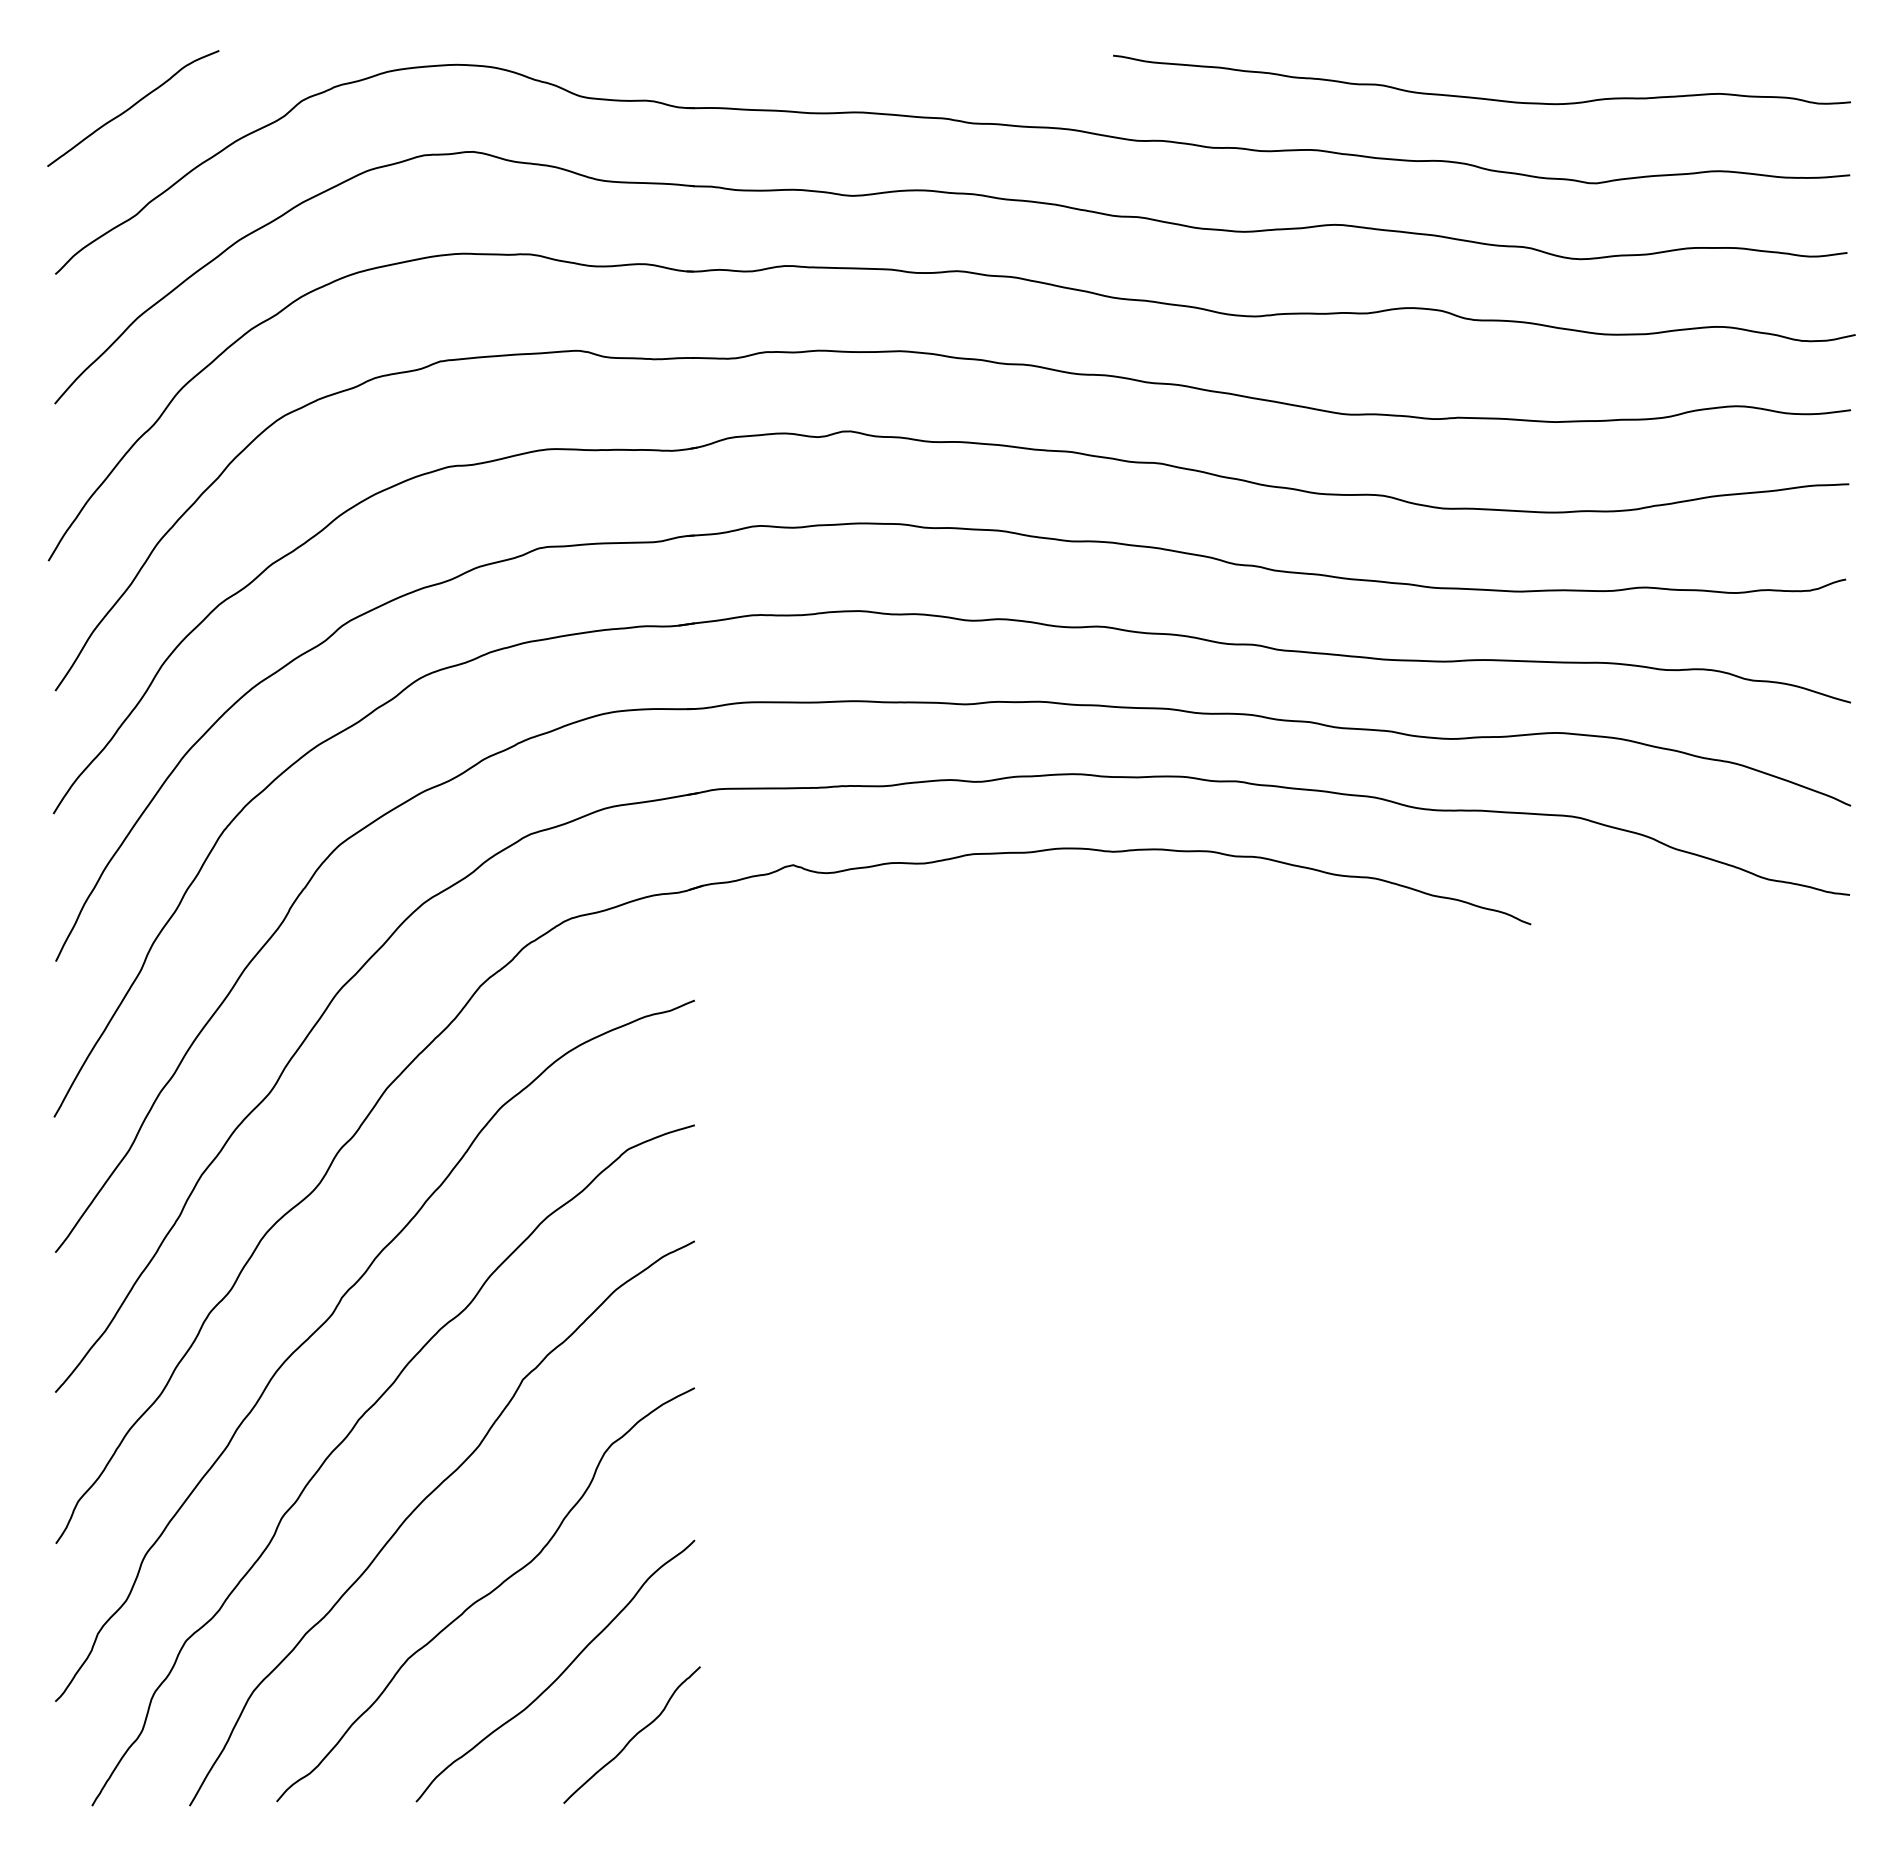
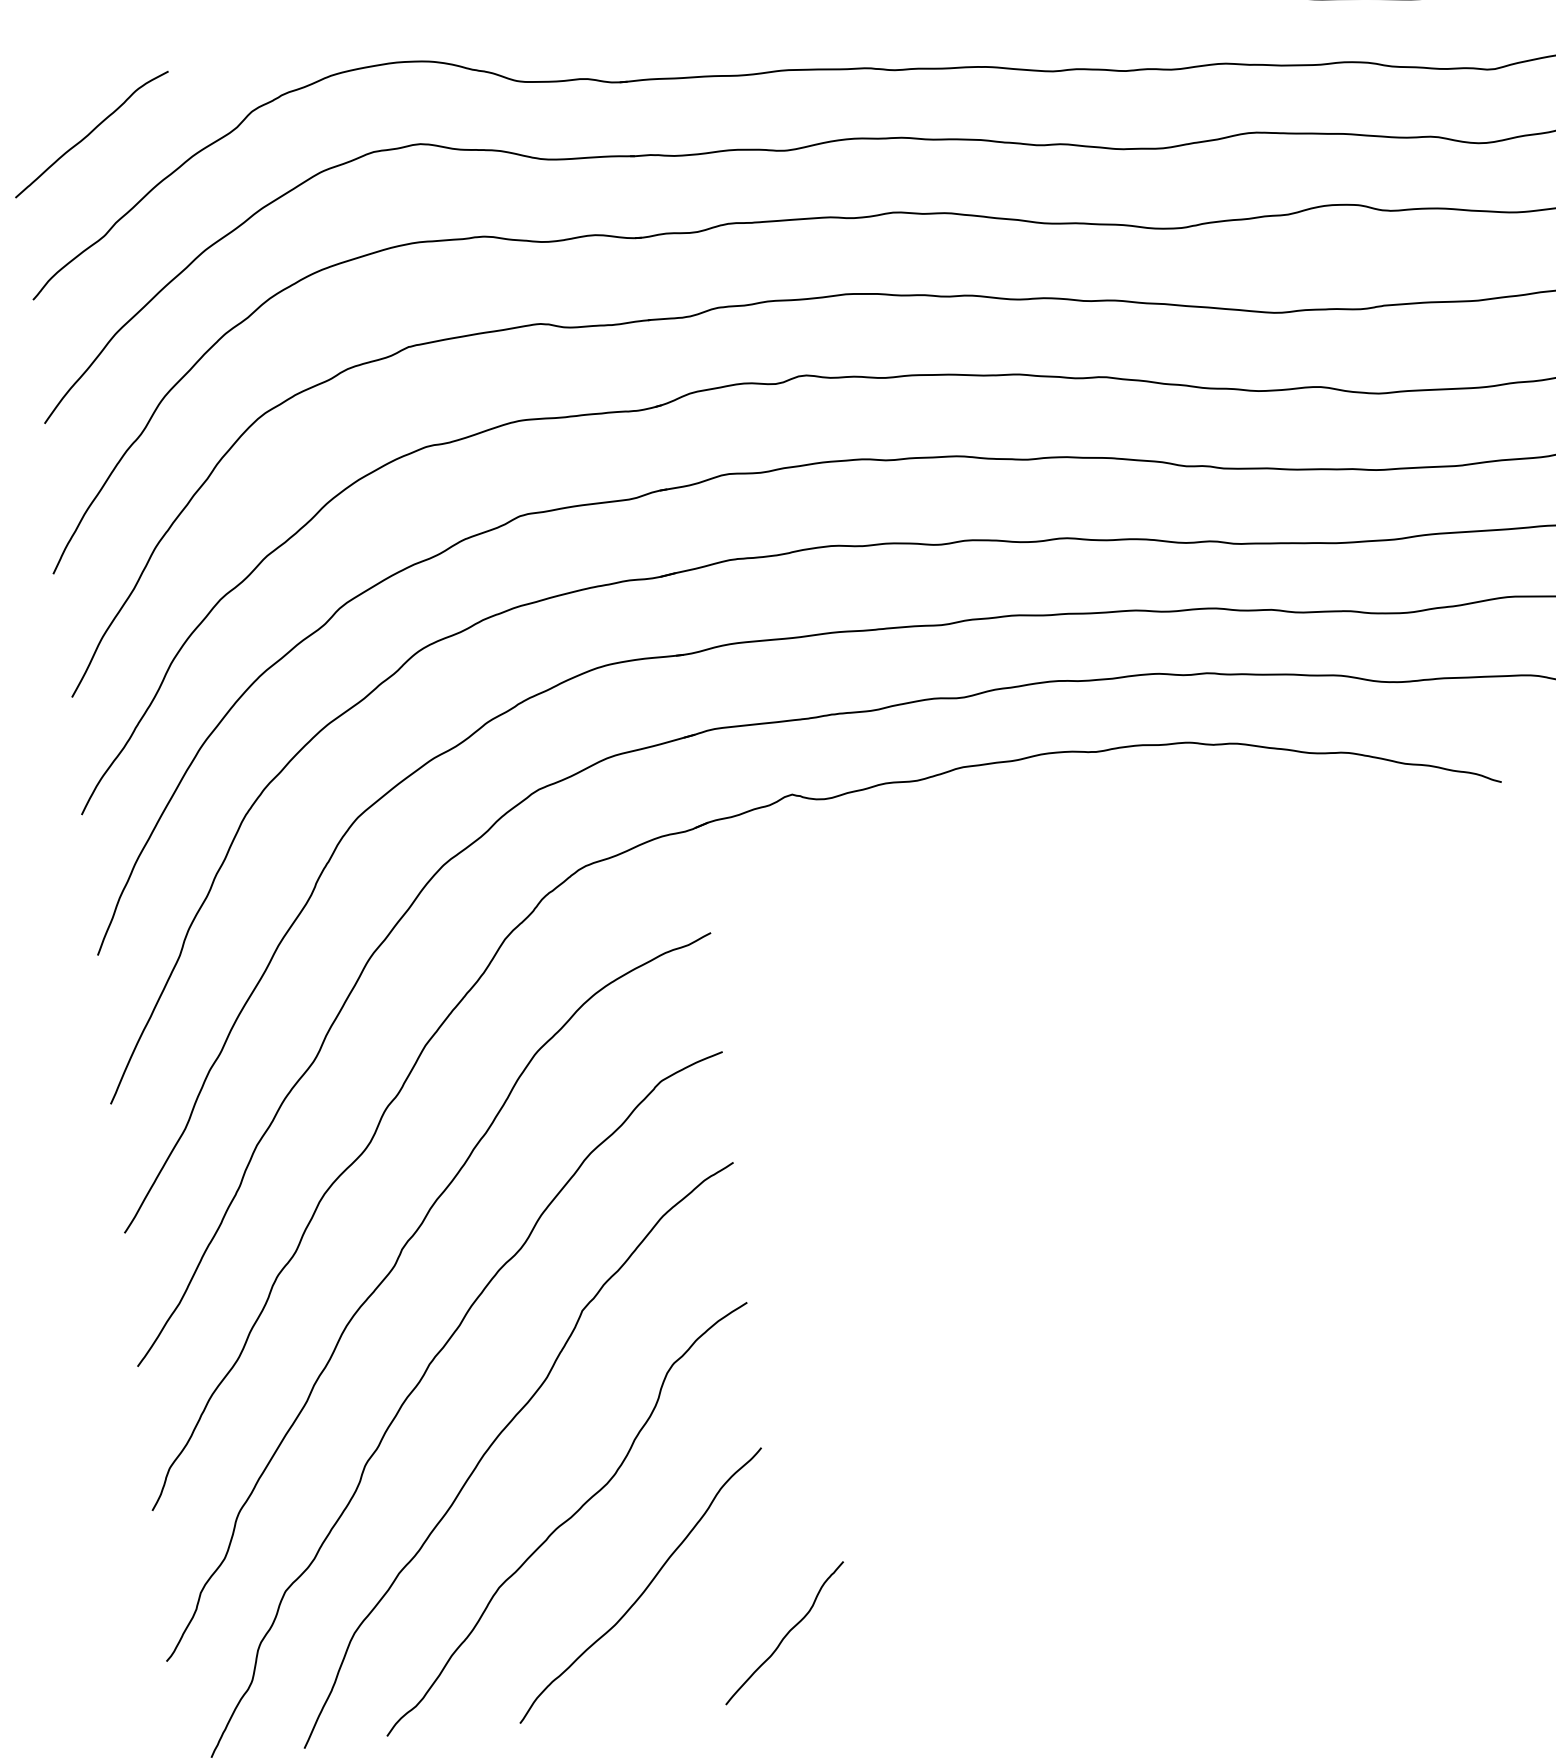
curve: (633, 1736) -> (786, 1634), moved

